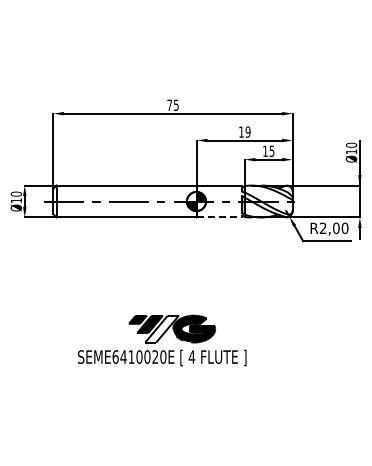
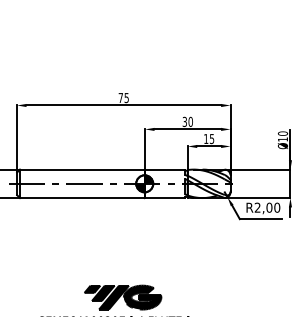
text: (244, 131) -> (187, 121), 19 -> 30
line: (219, 216) -> (165, 197), dashed -> solid
fill: (161, 328) -> (113, 297), added

